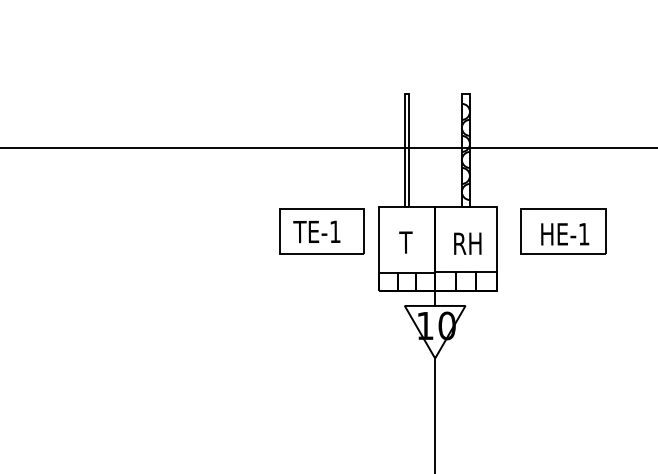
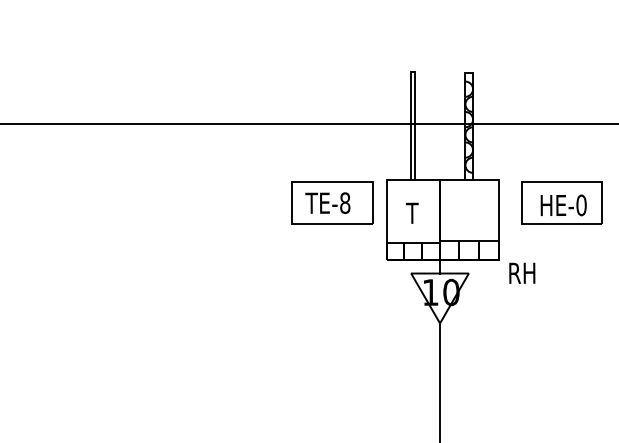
text: (335, 231) -> (345, 202), TE-1 -> TE-8
text: (583, 233) -> (580, 204), HE-1 -> HE-0
text: (467, 243) -> (522, 273), moved

